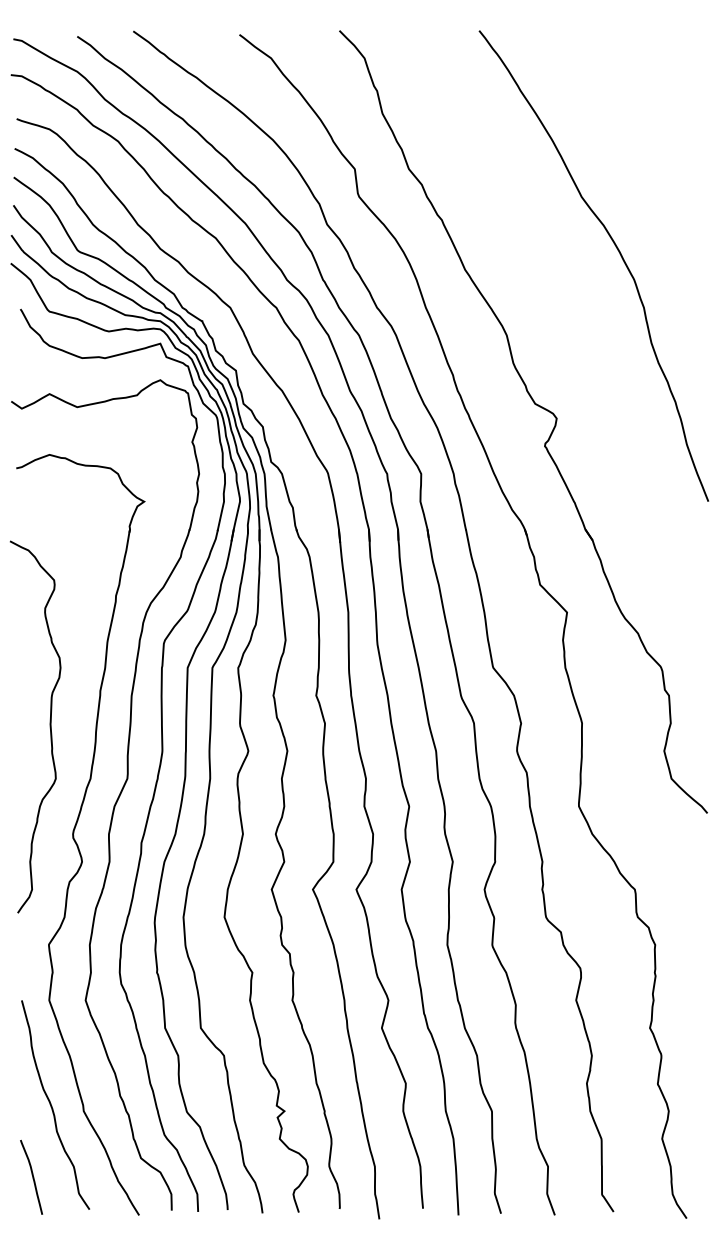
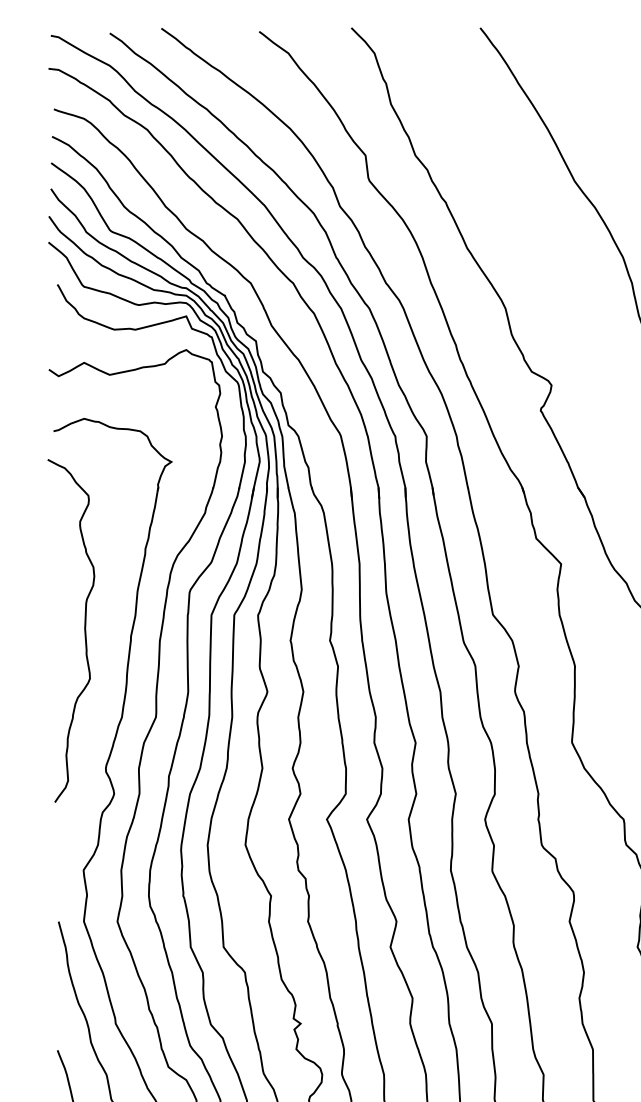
curve: (49, 726) -> (84, 630), moved

